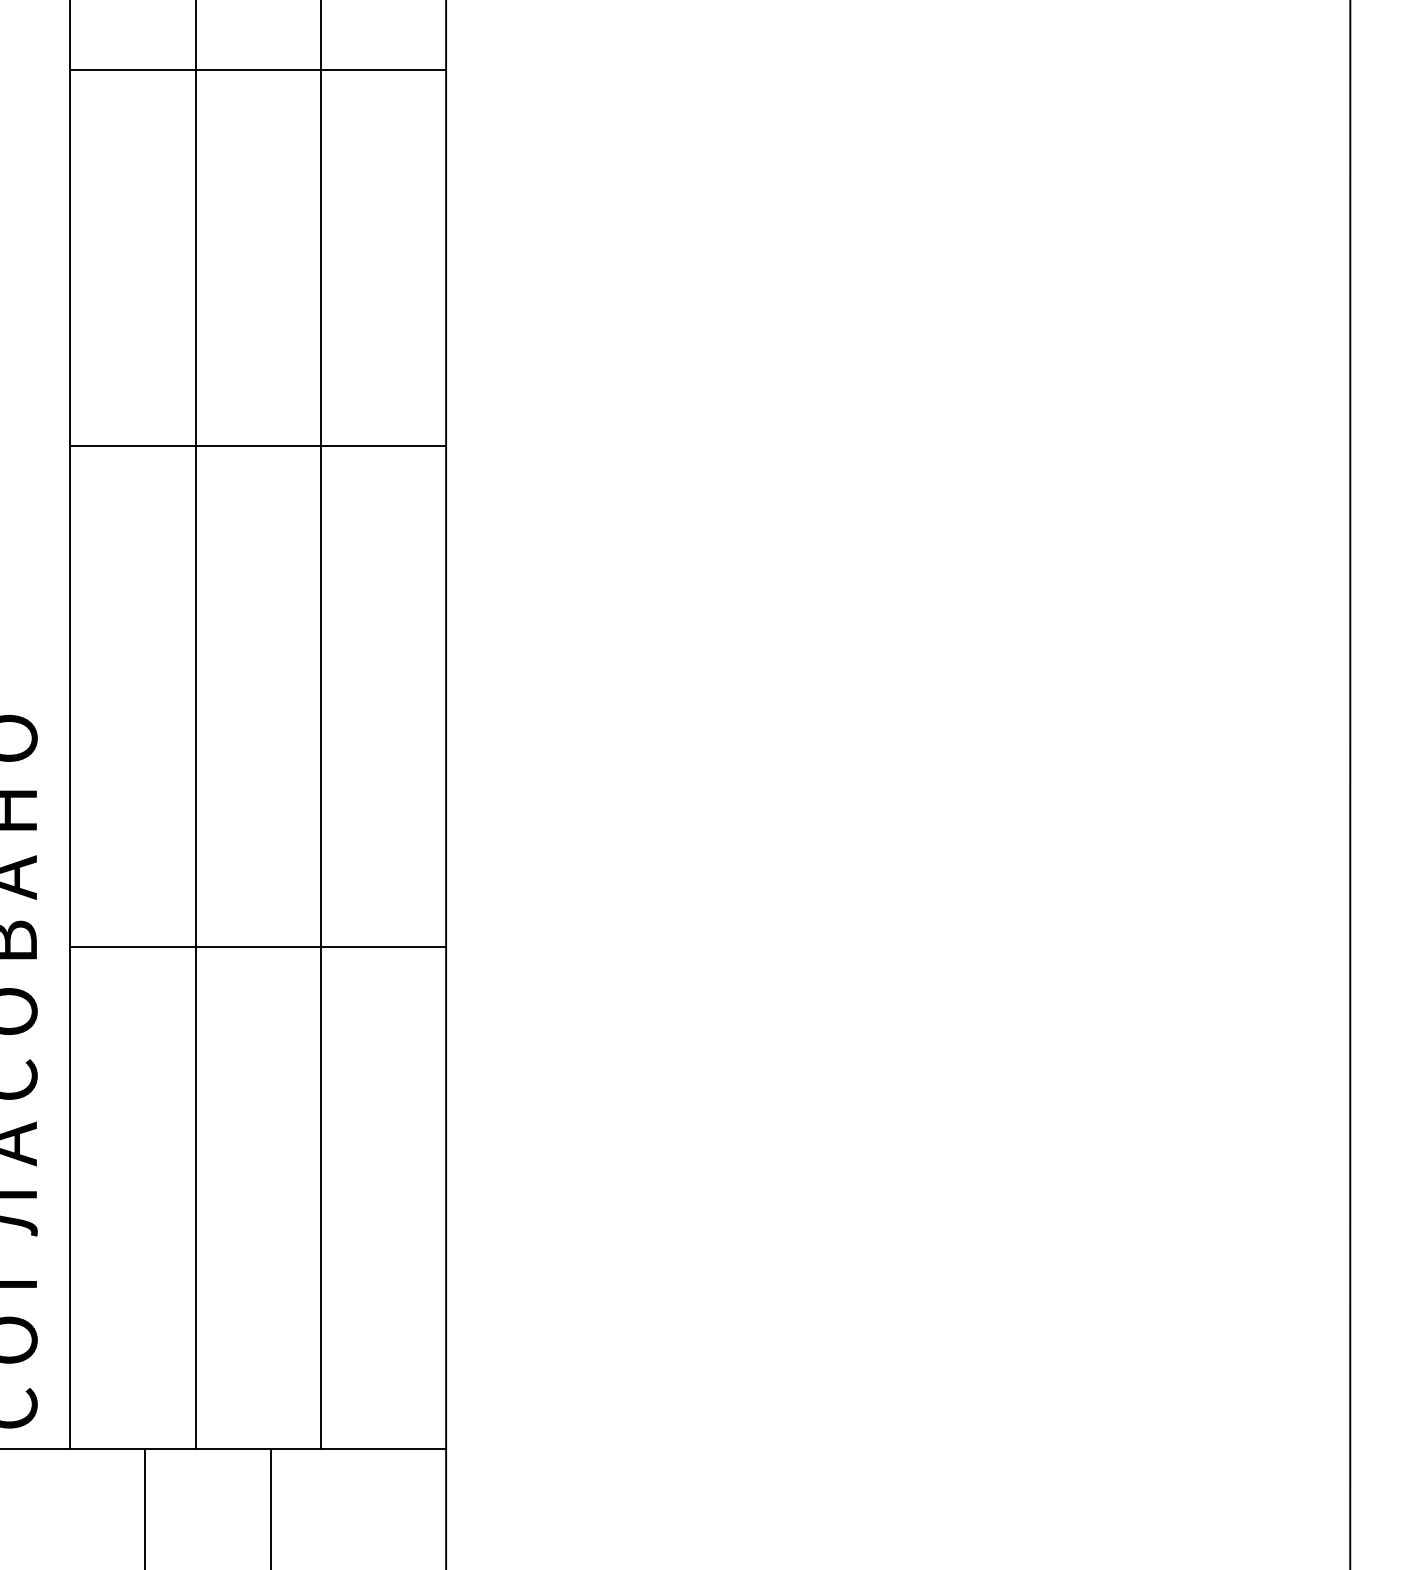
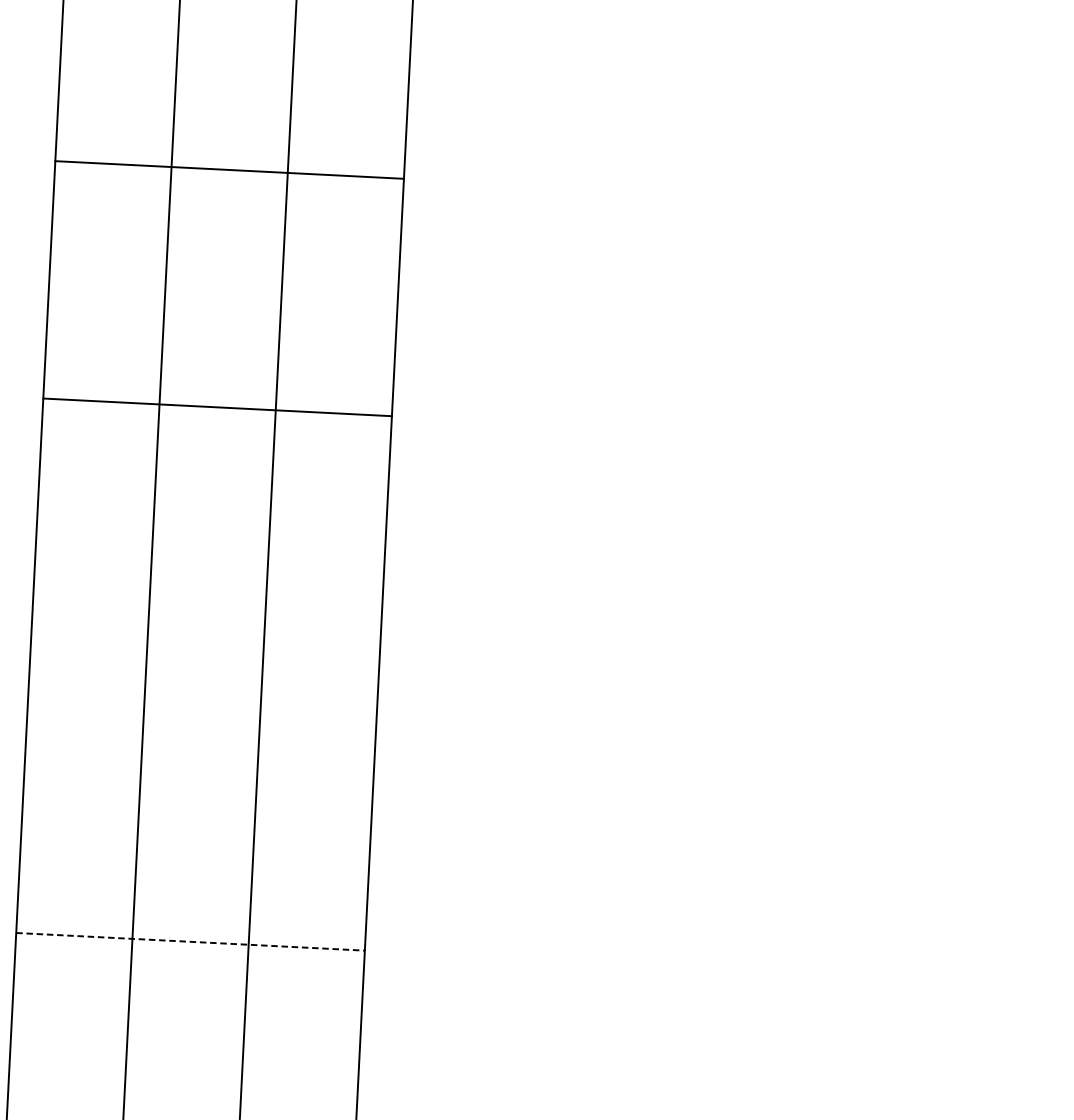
line: (258, 70) -> (229, 170), moved
line: (258, 446) -> (217, 407), moved
line: (258, 947) -> (190, 941), solid -> dashed

